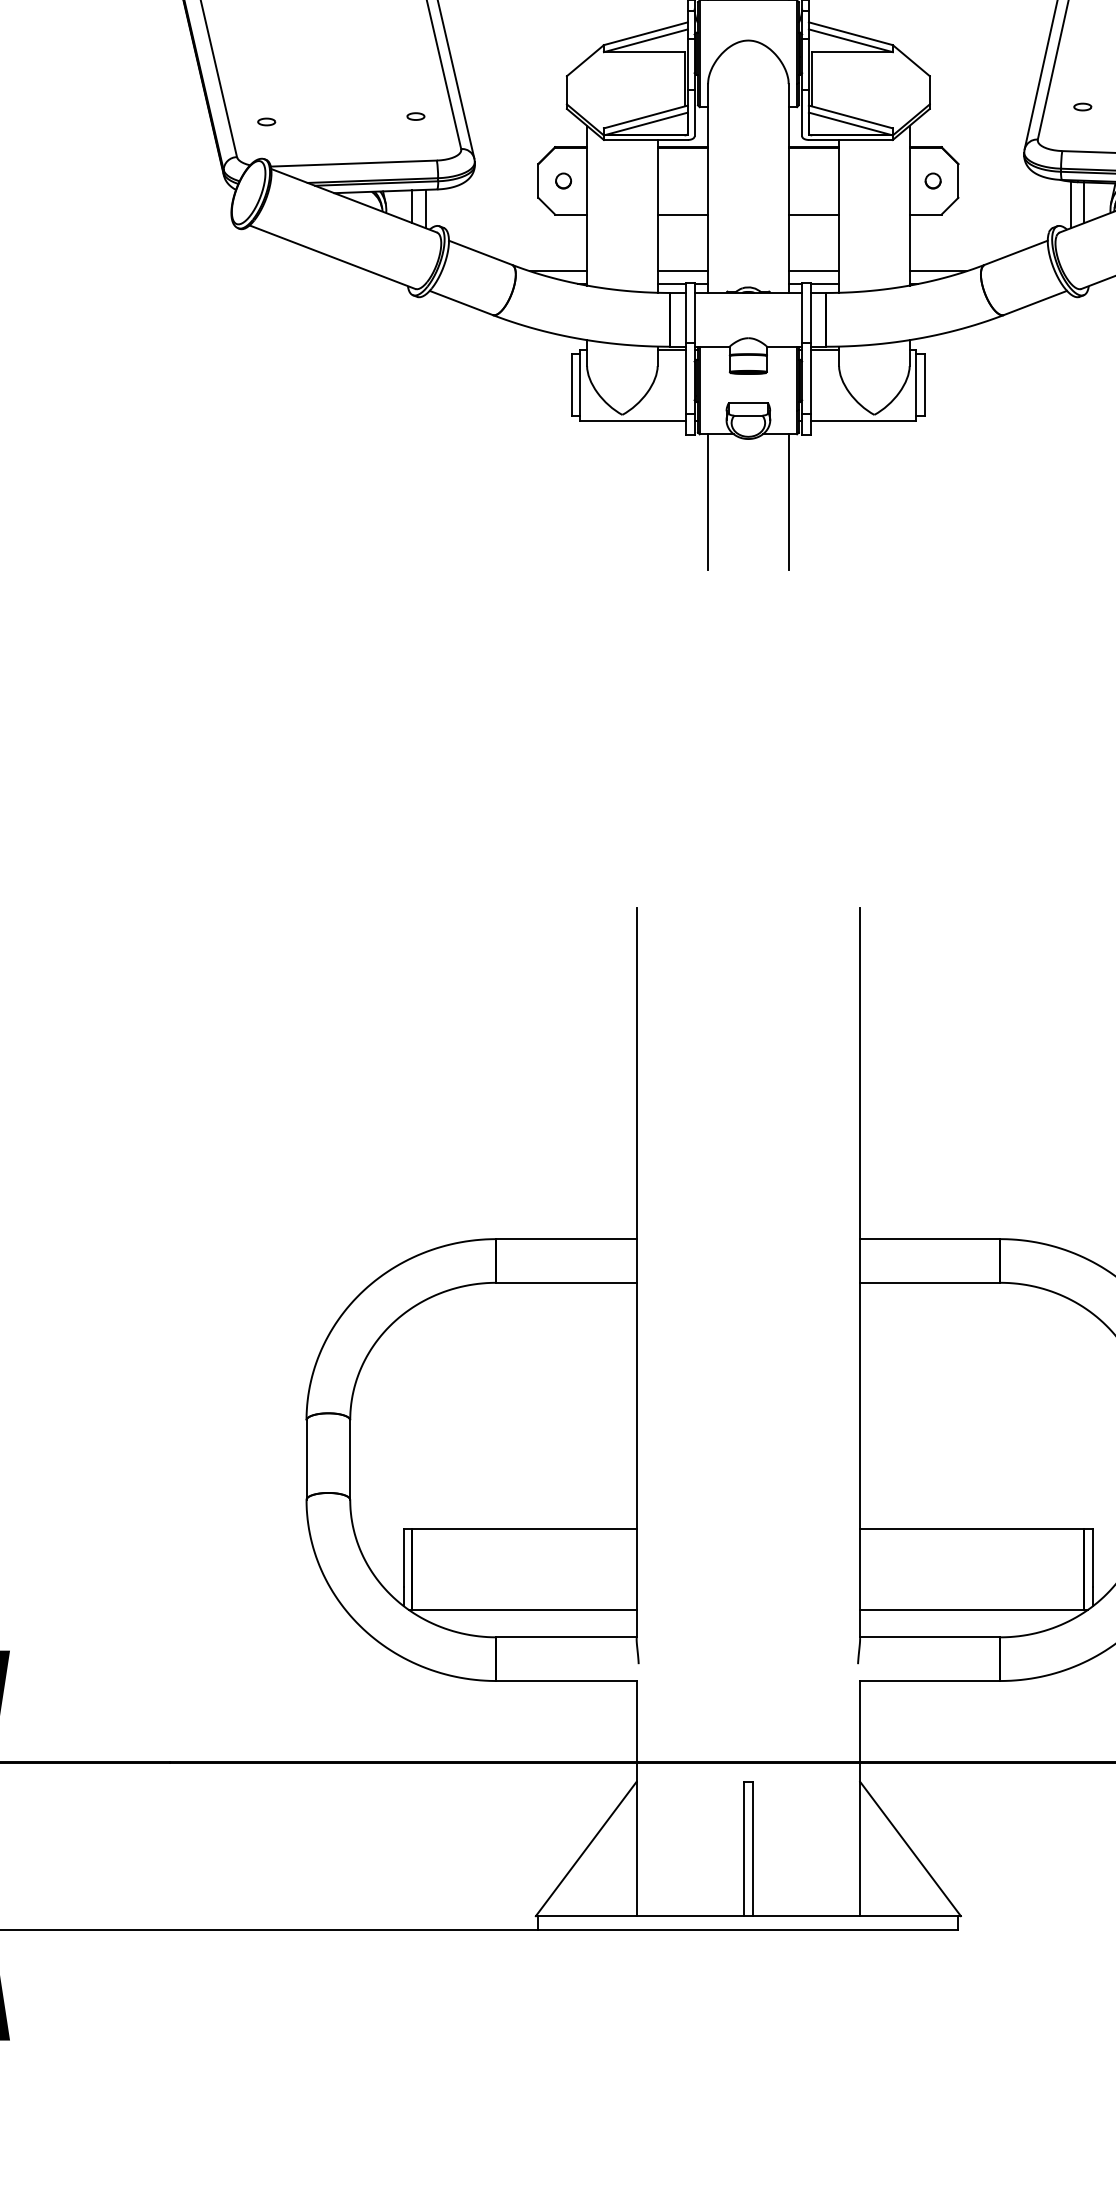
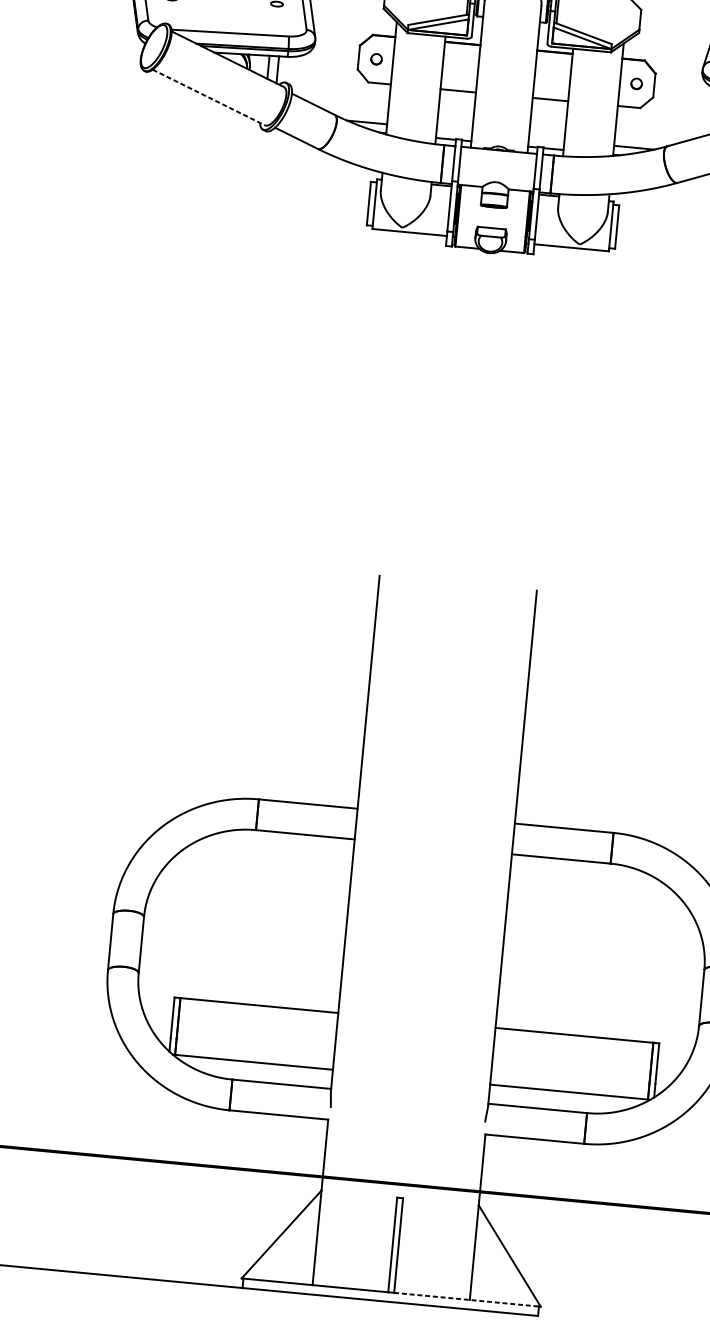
line: (332, 257) -> (208, 97), solid -> dashed
line: (682, 271) -> (454, 130), removed
line: (813, 271) -> (546, 139), removed
line: (708, 501) -> (457, 294), removed
line: (788, 501) -> (513, 299), removed
line: (855, 1916) -> (466, 1299), solid -> dashed

